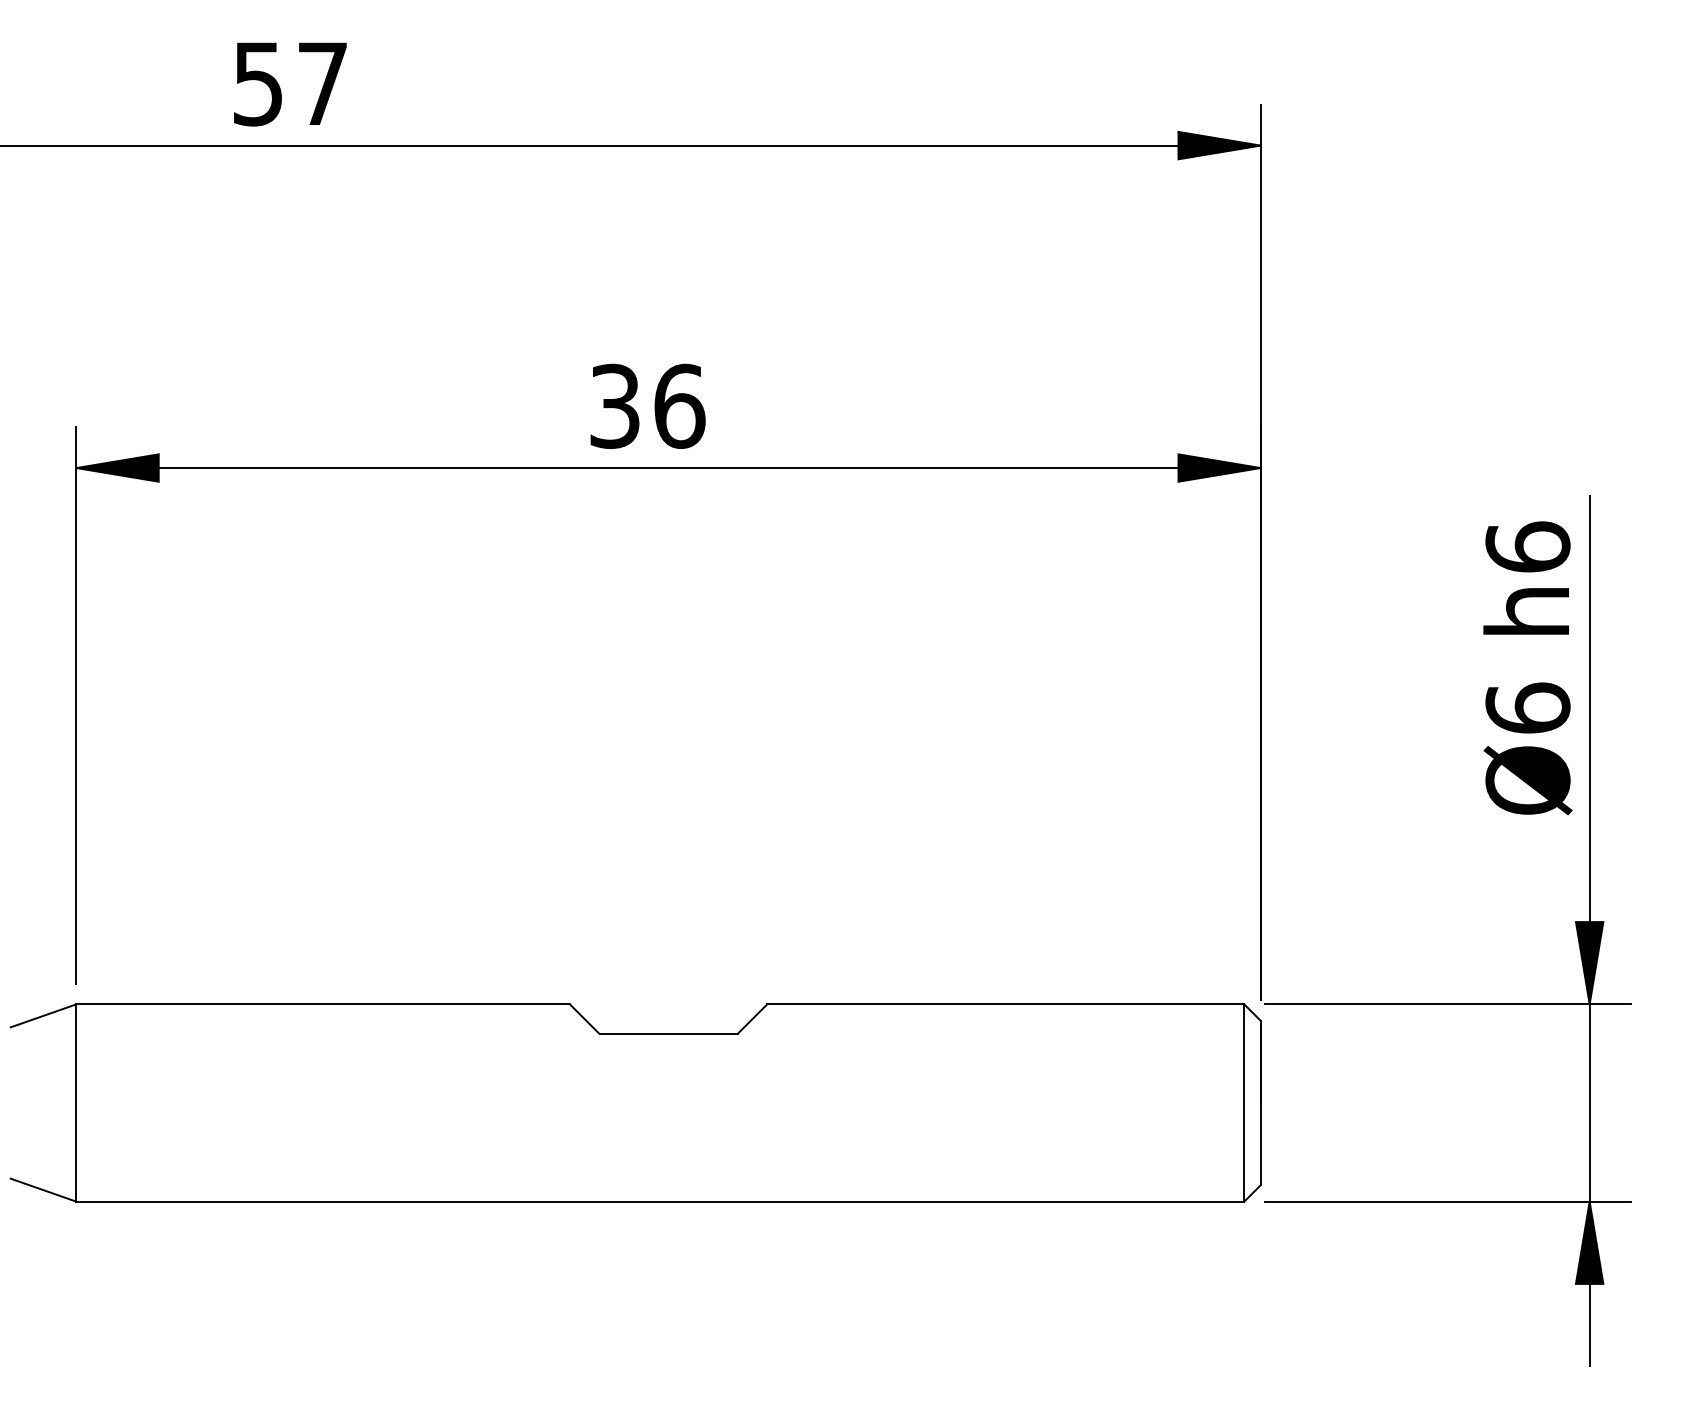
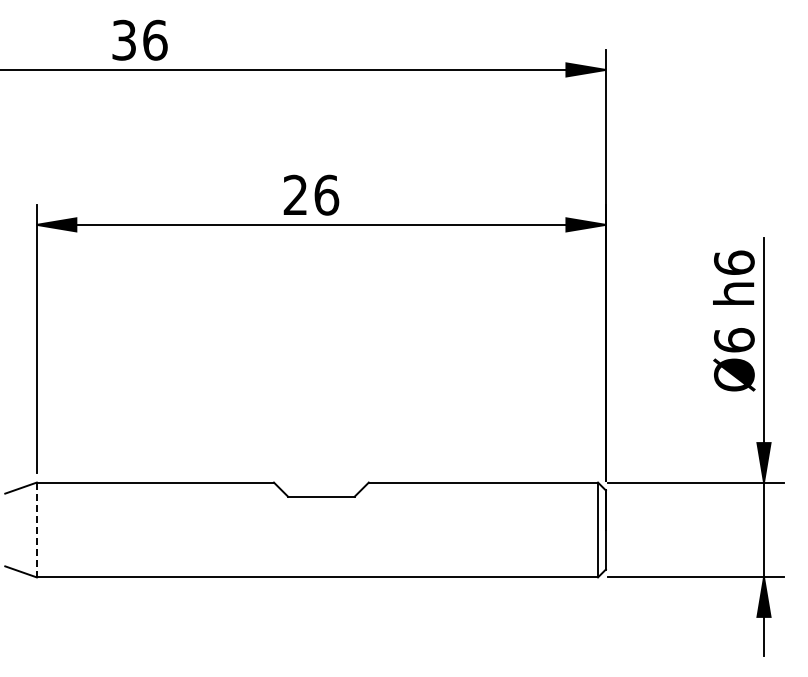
text: (292, 82) -> (140, 39), 57 -> 36
text: (614, 406) -> (295, 195), 36 -> 26
line: (75, 1104) -> (36, 530), solid -> dashed

